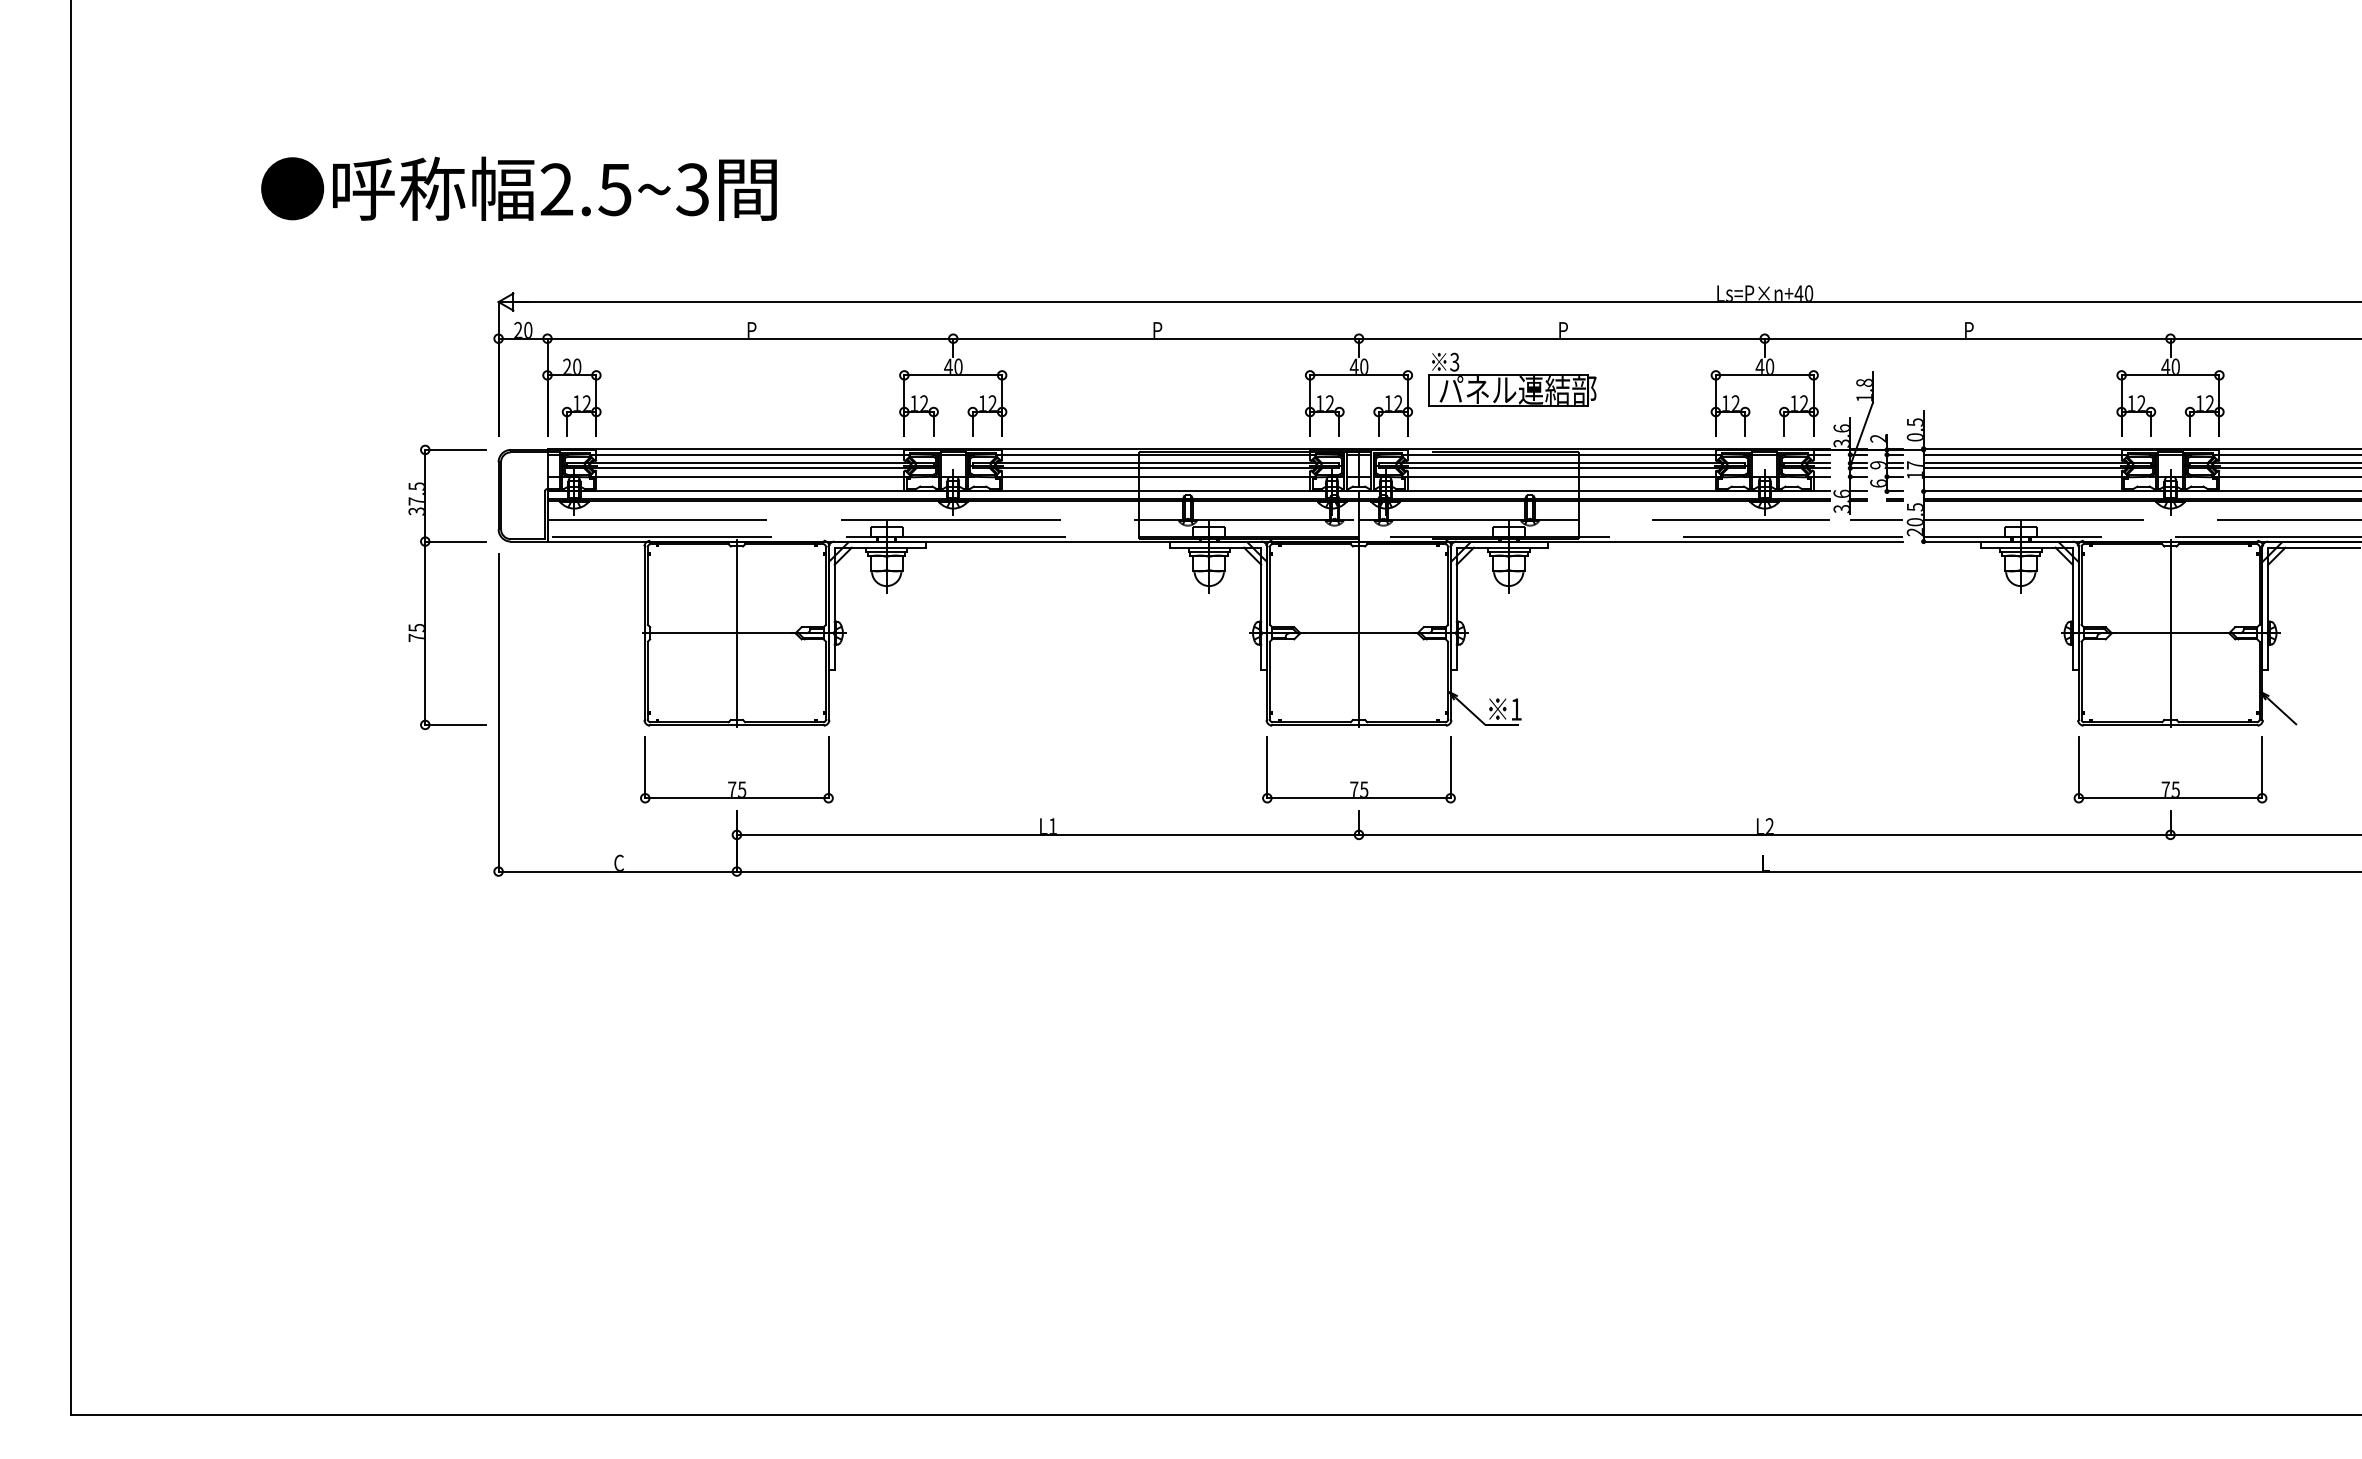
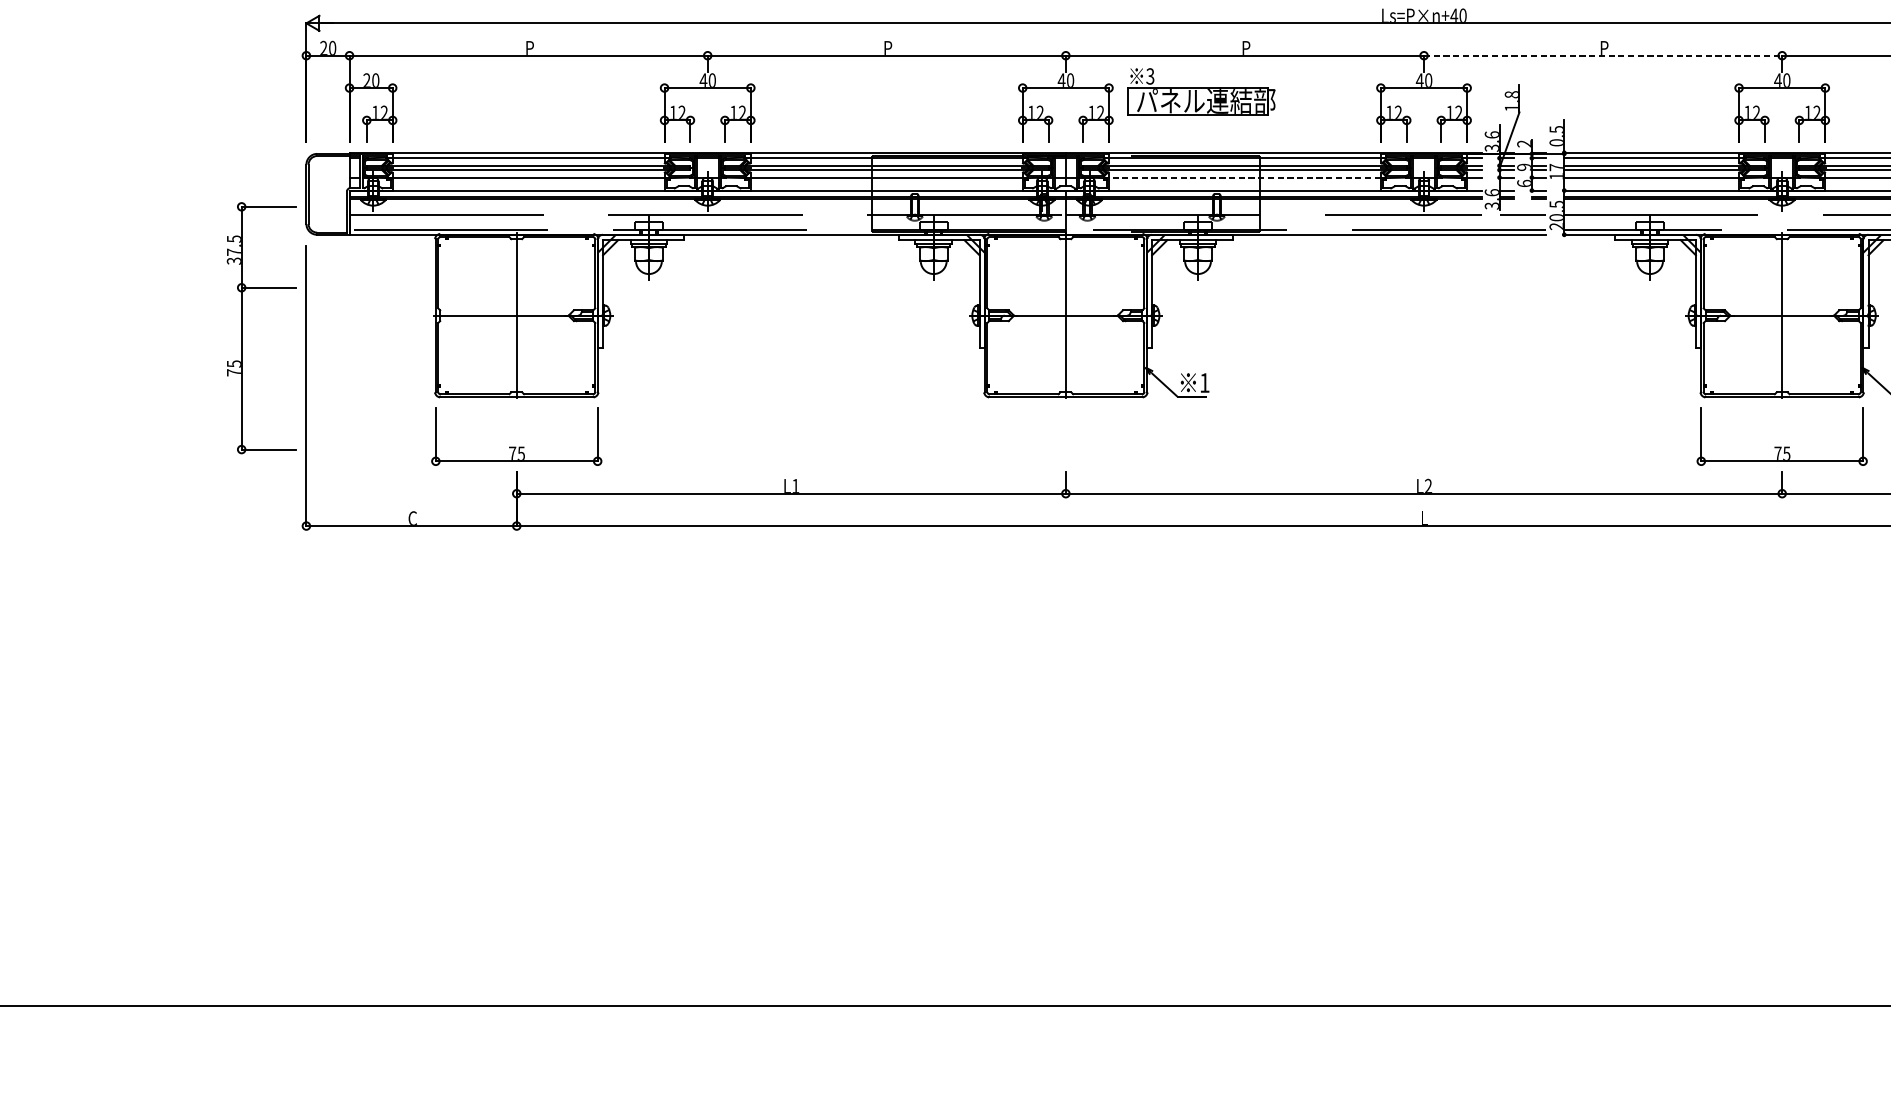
line: (1967, 338) -> (1602, 55), solid -> dashed
line: (1561, 476) -> (1244, 177), solid -> dashed
part: (425, 587) -> (241, 328), moved
part: (1358, 781) -> (1065, 446), removed

